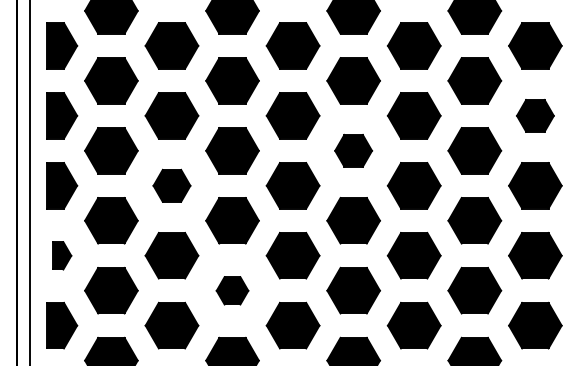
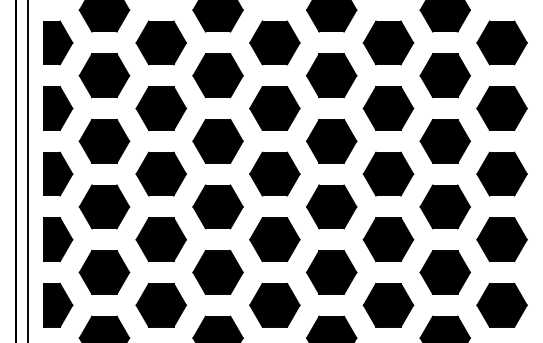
part: (535, 115) -> (502, 108), size x1.43
part: (353, 150) -> (331, 141), size x1.43
part: (171, 185) -> (160, 173), size x1.43
part: (62, 255) -> (58, 239), size x1.67
part: (232, 290) -> (218, 272), size x1.67

